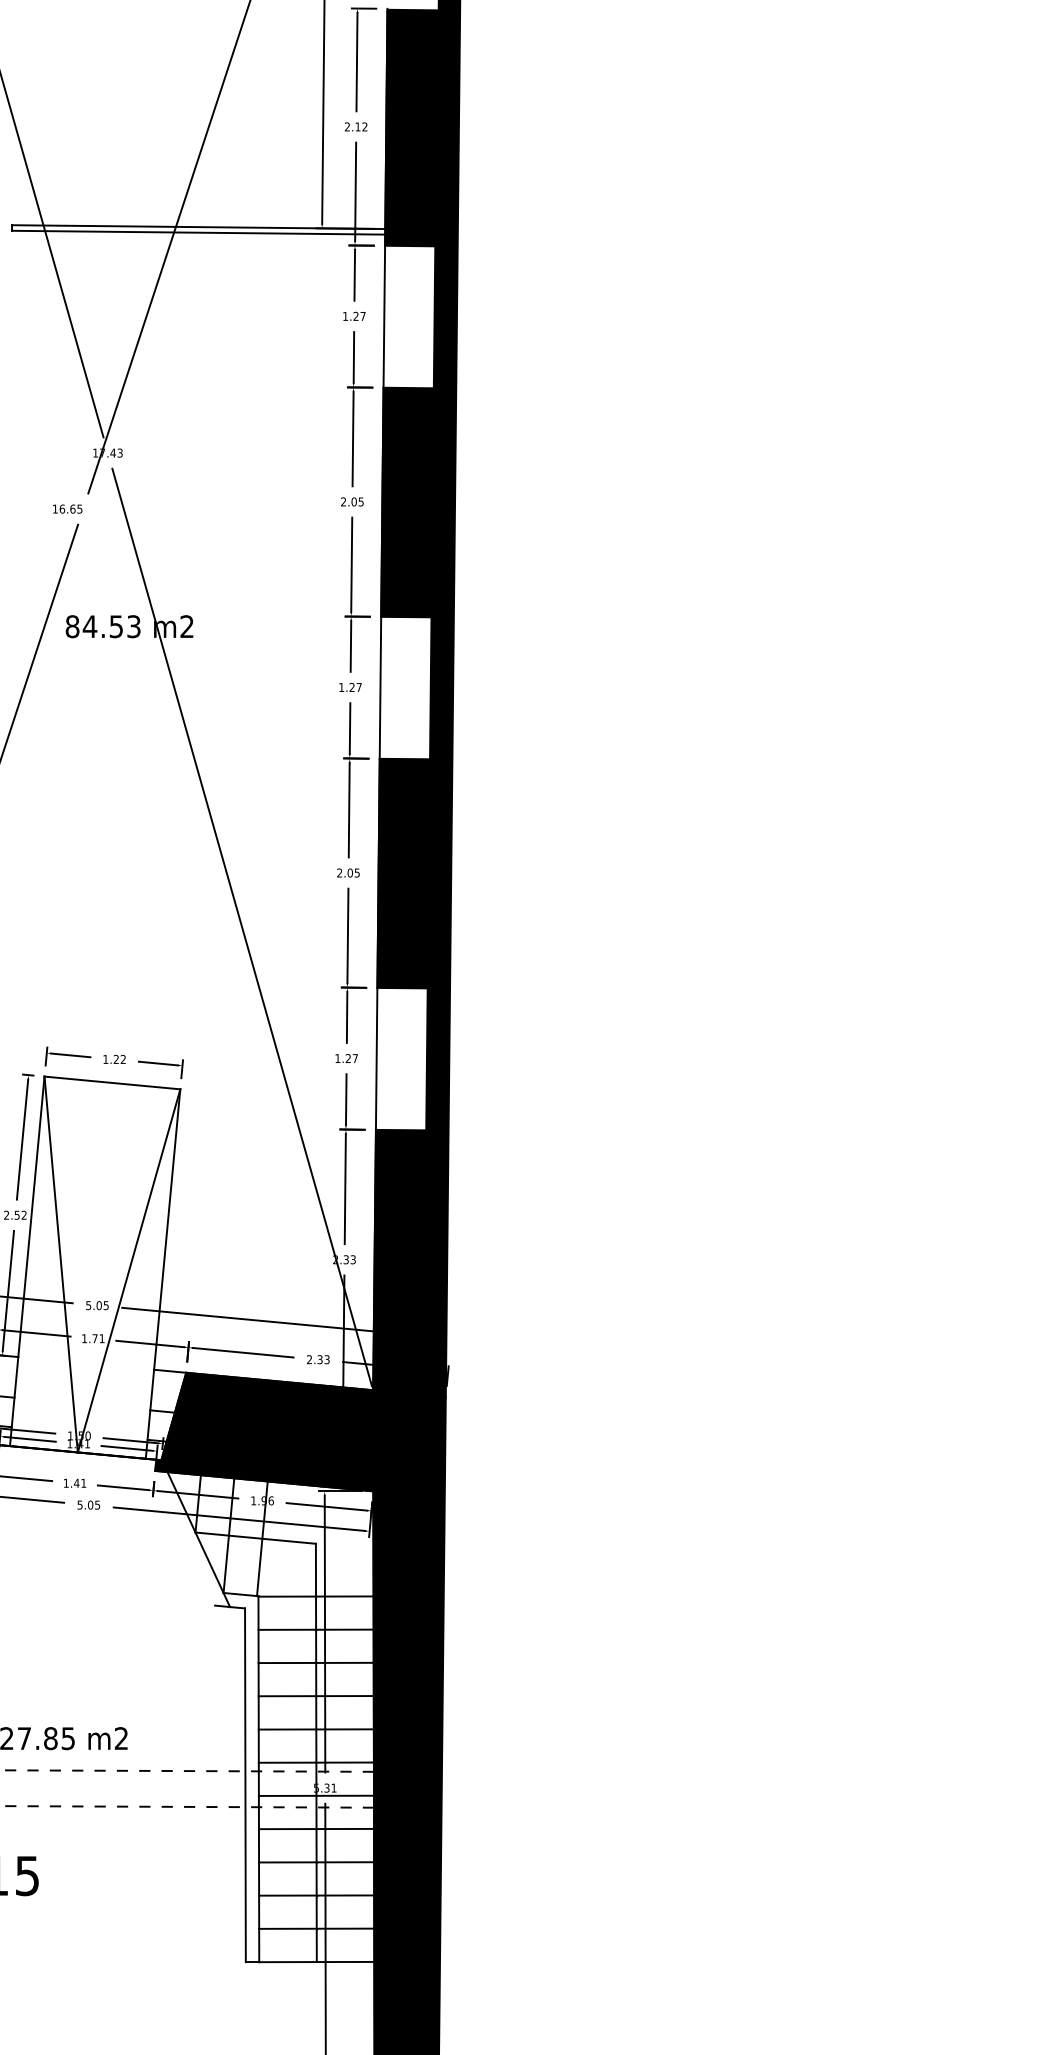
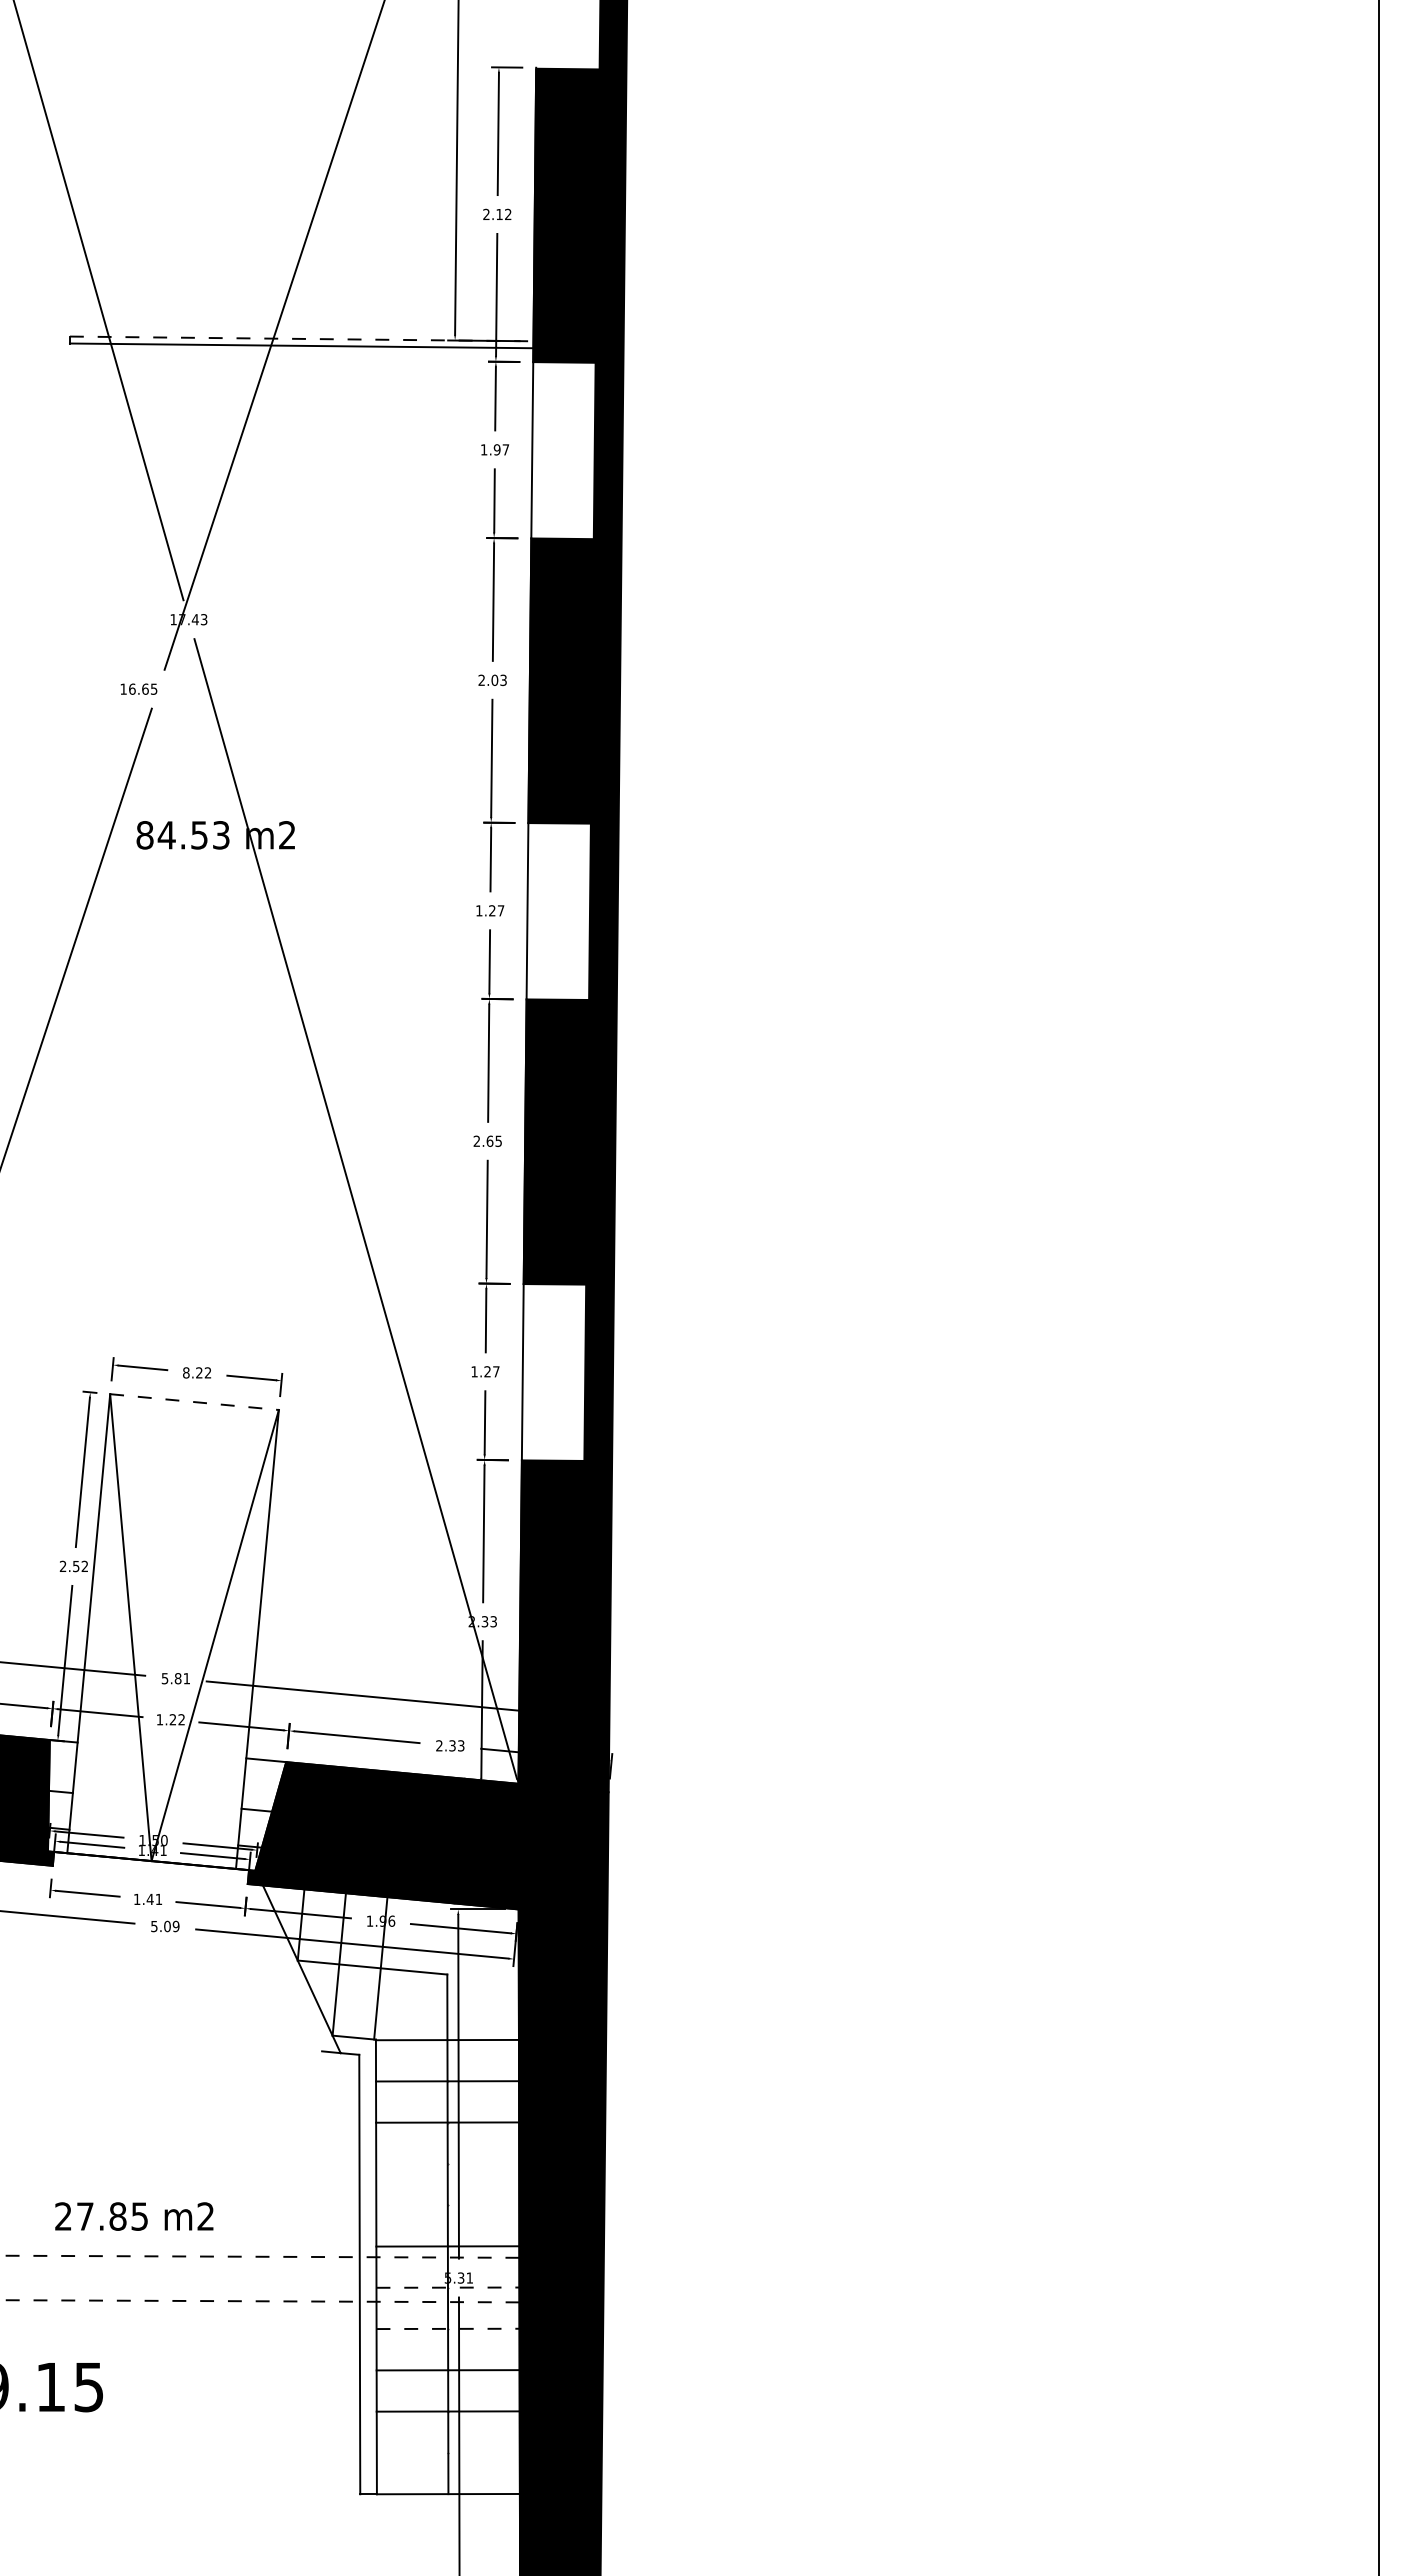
line: (198, 226) -> (301, 338), solid -> dashed
text: (355, 316) -> (496, 449), 1.27 -> 1.97
text: (361, 501) -> (503, 679), 2.05 -> 2.03
text: (349, 872) -> (489, 1140), 2.05 -> 2.65
text: (105, 1059) -> (186, 1372), 1.22 -> 8.22
line: (112, 1083) -> (194, 1402), solid -> dashed
text: (101, 1305) -> (181, 1678), 5.05 -> 5.81
text: (97, 1338) -> (176, 1719), 1.71 -> 1.22
text: (97, 1504) -> (175, 1925), 5.05 -> 5.09
line: (316, 1695) -> (447, 2163), removed
line: (316, 1729) -> (447, 2205), removed
line: (316, 1795) -> (448, 2287), solid -> dashed
line: (316, 1828) -> (448, 2328), solid -> dashed
line: (316, 1928) -> (447, 2452), removed

